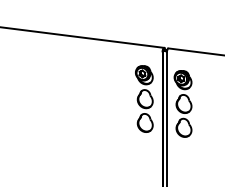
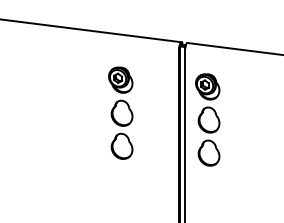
part: (144, 98) -> (121, 112), moved

